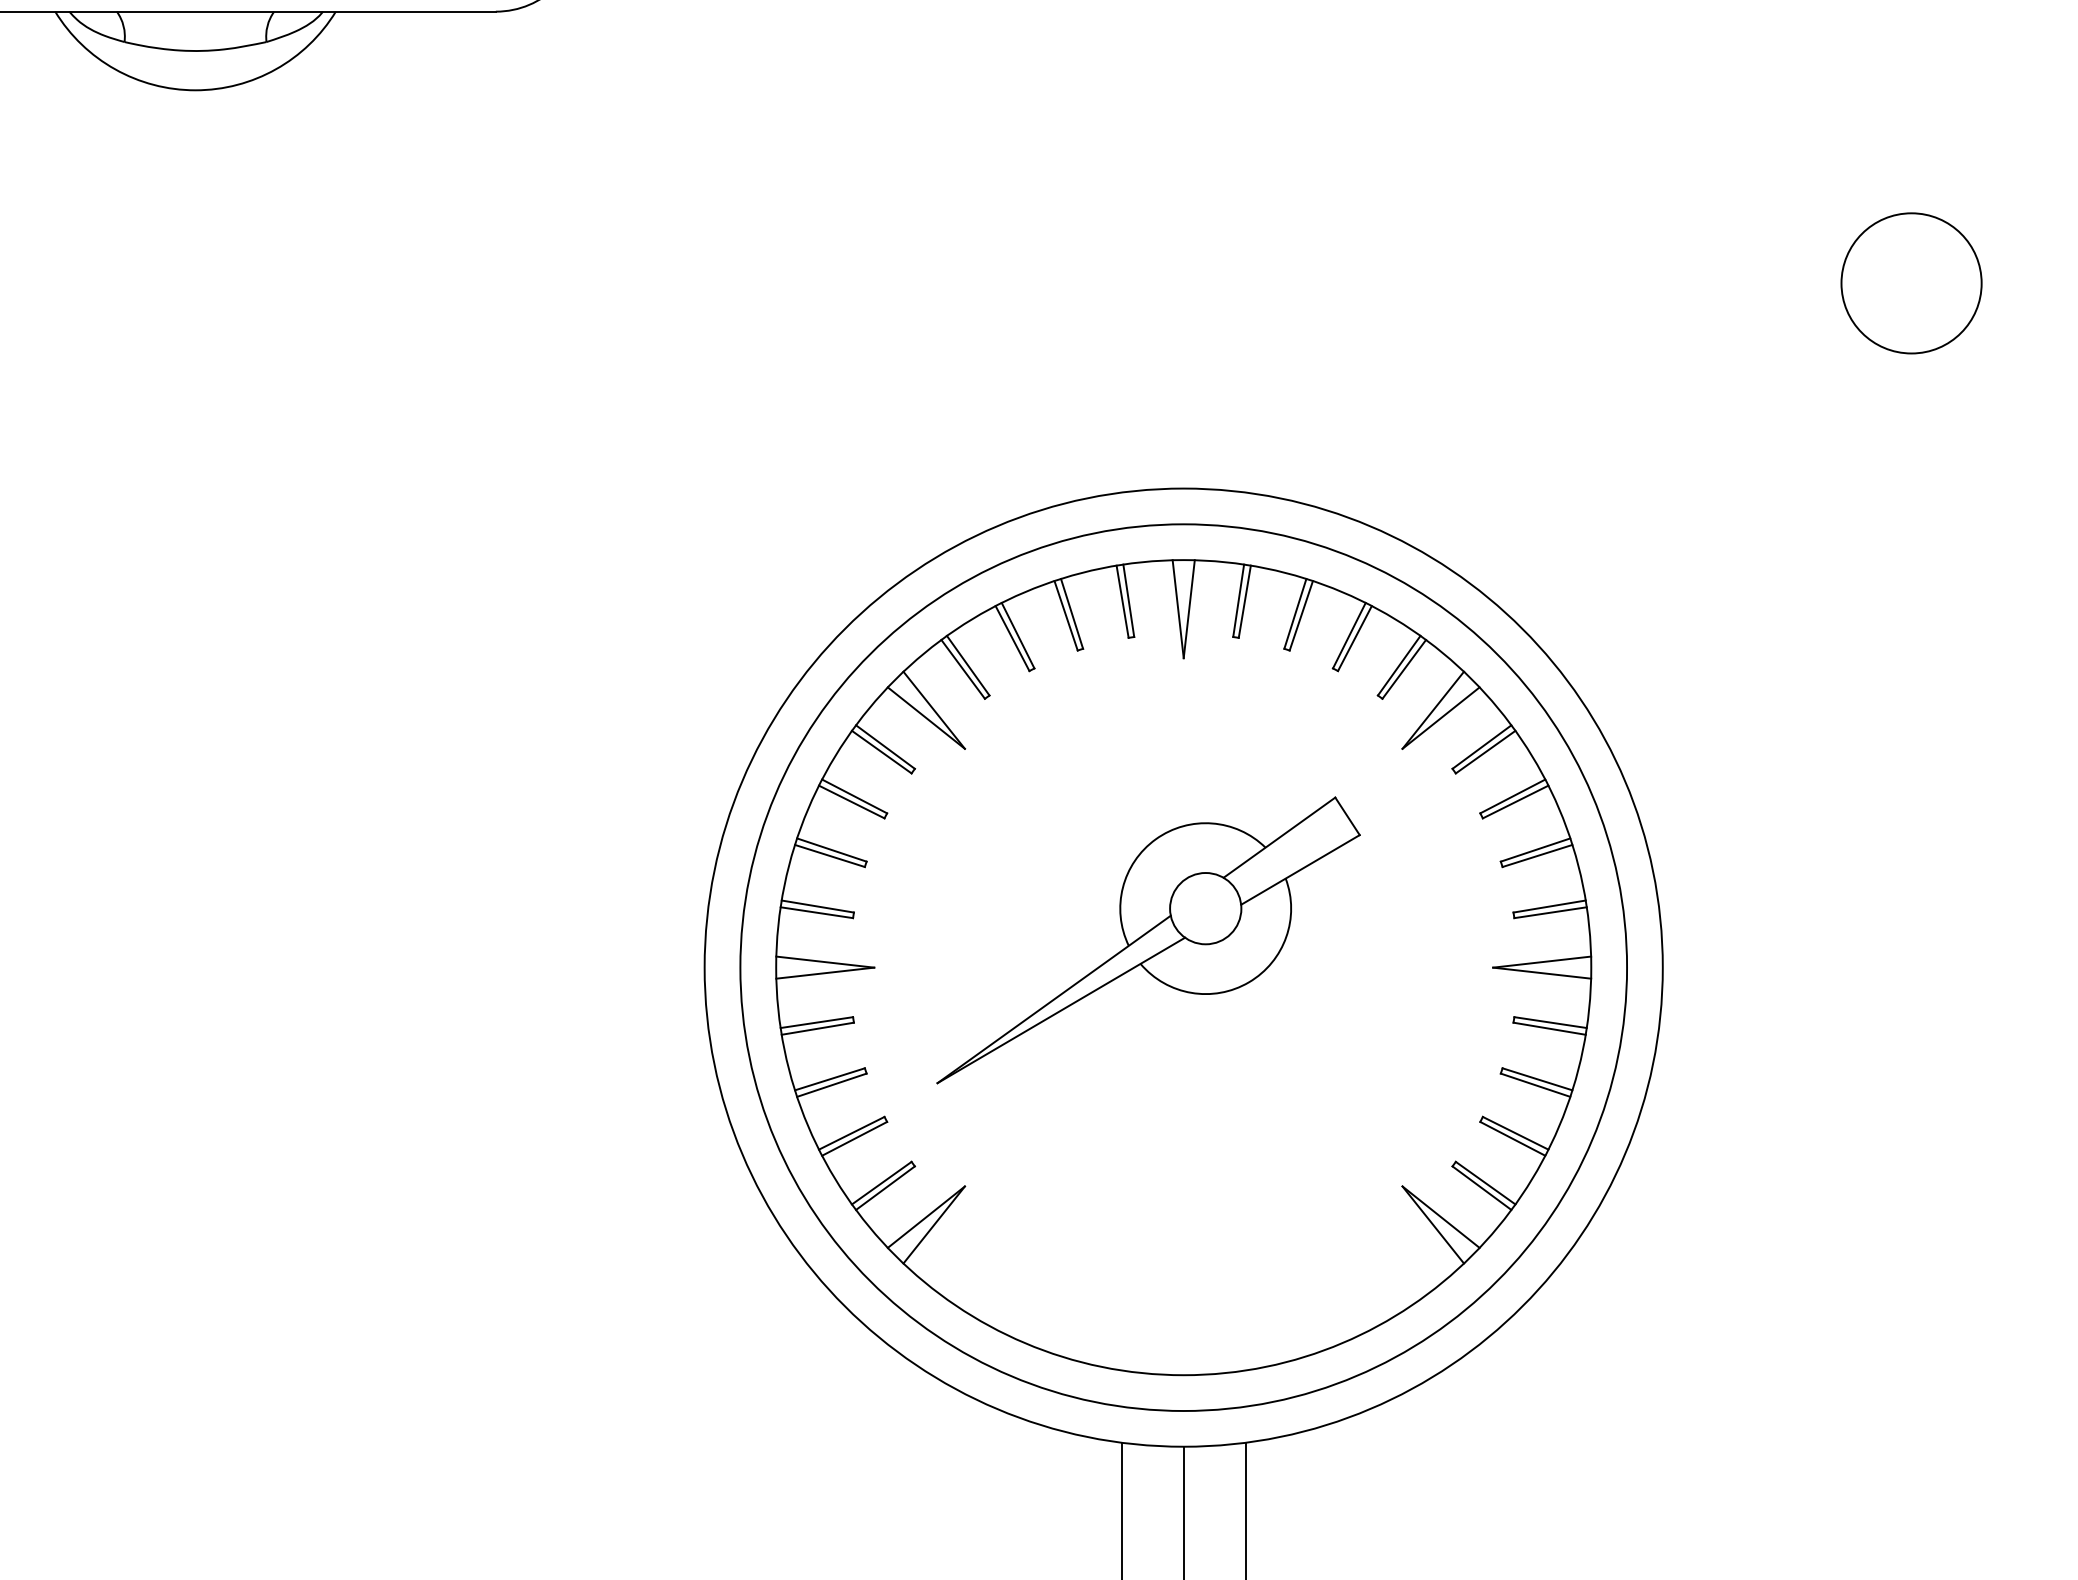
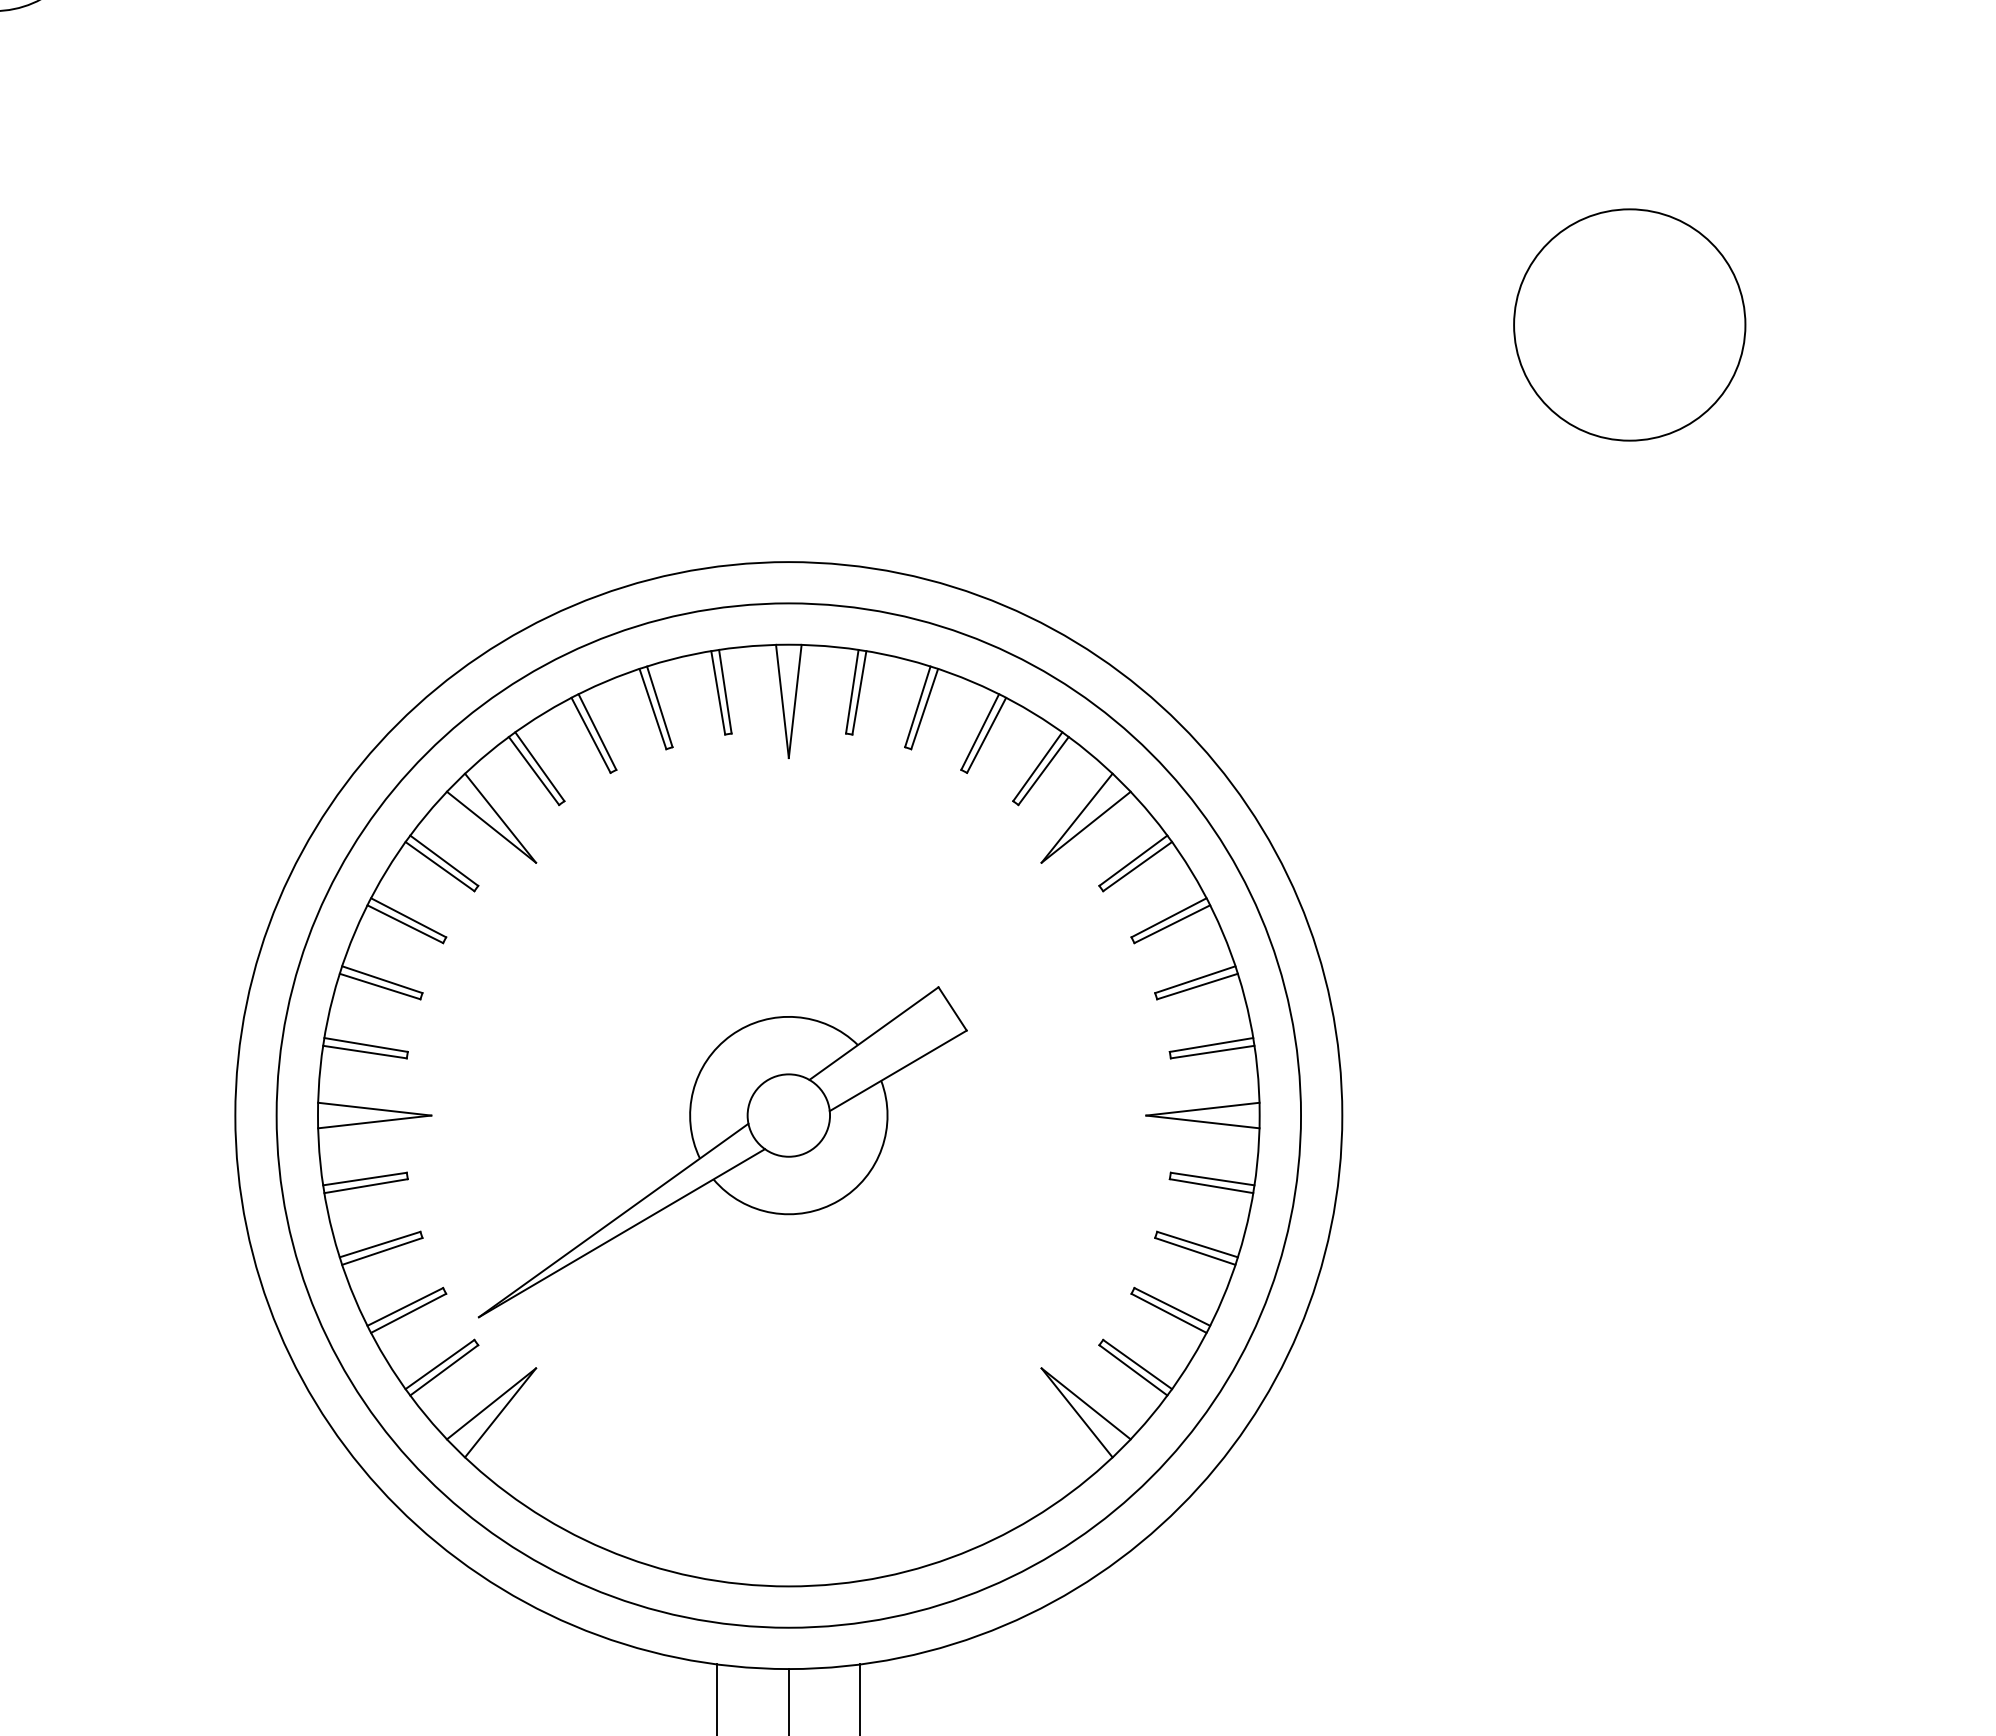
circle: (1911, 283) -> (1629, 325), size x1.43
part: (1148, 940) -> (722, 1152), moved

